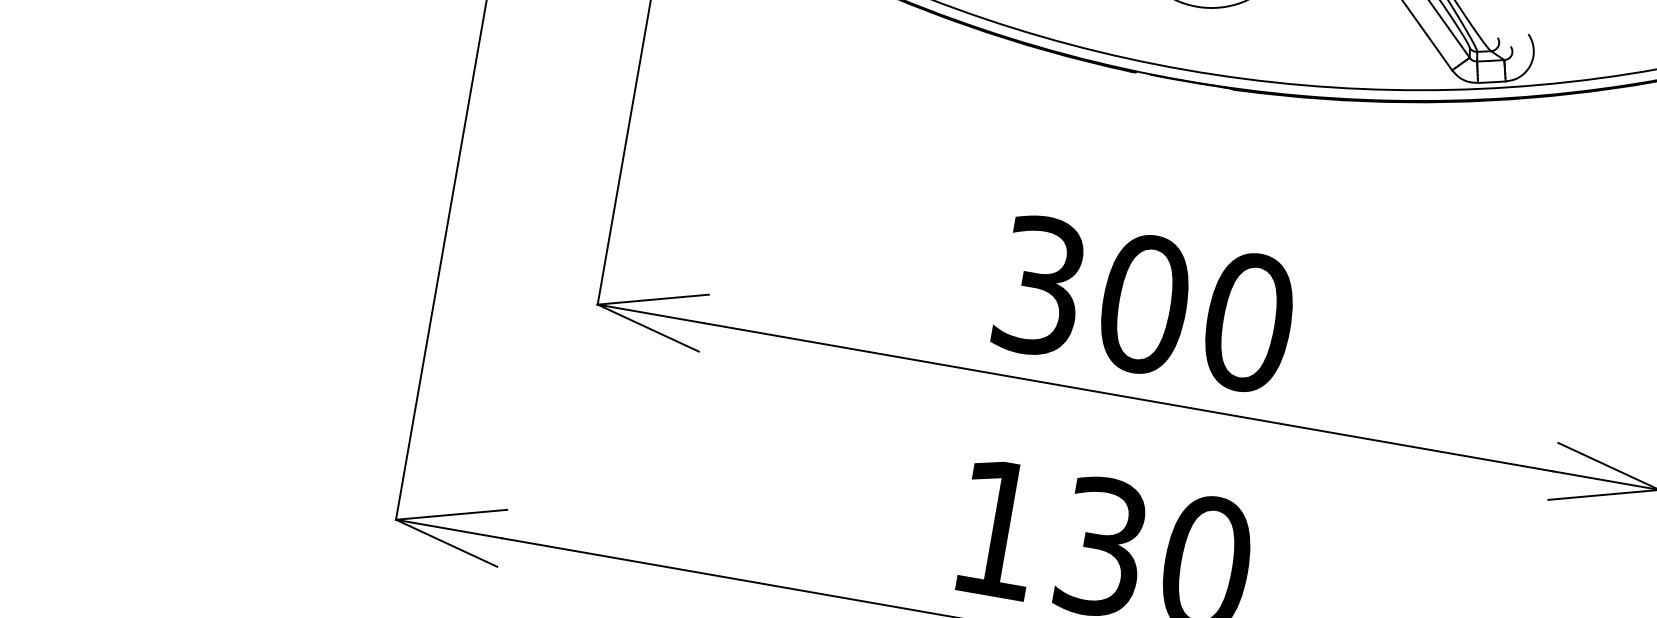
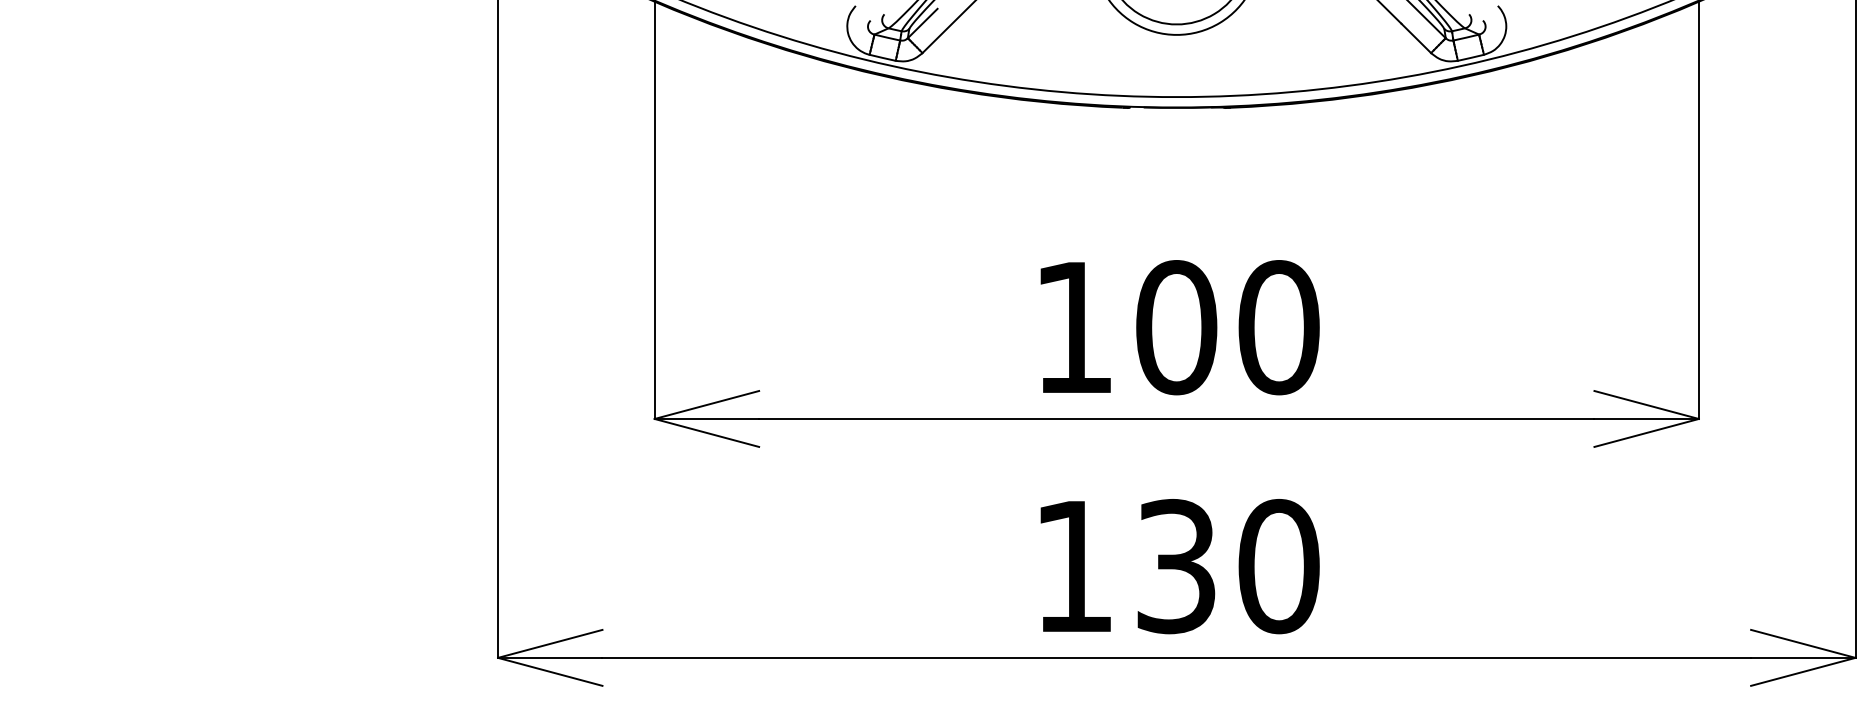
text: (1039, 285) -> (1073, 327), 300 -> 100

